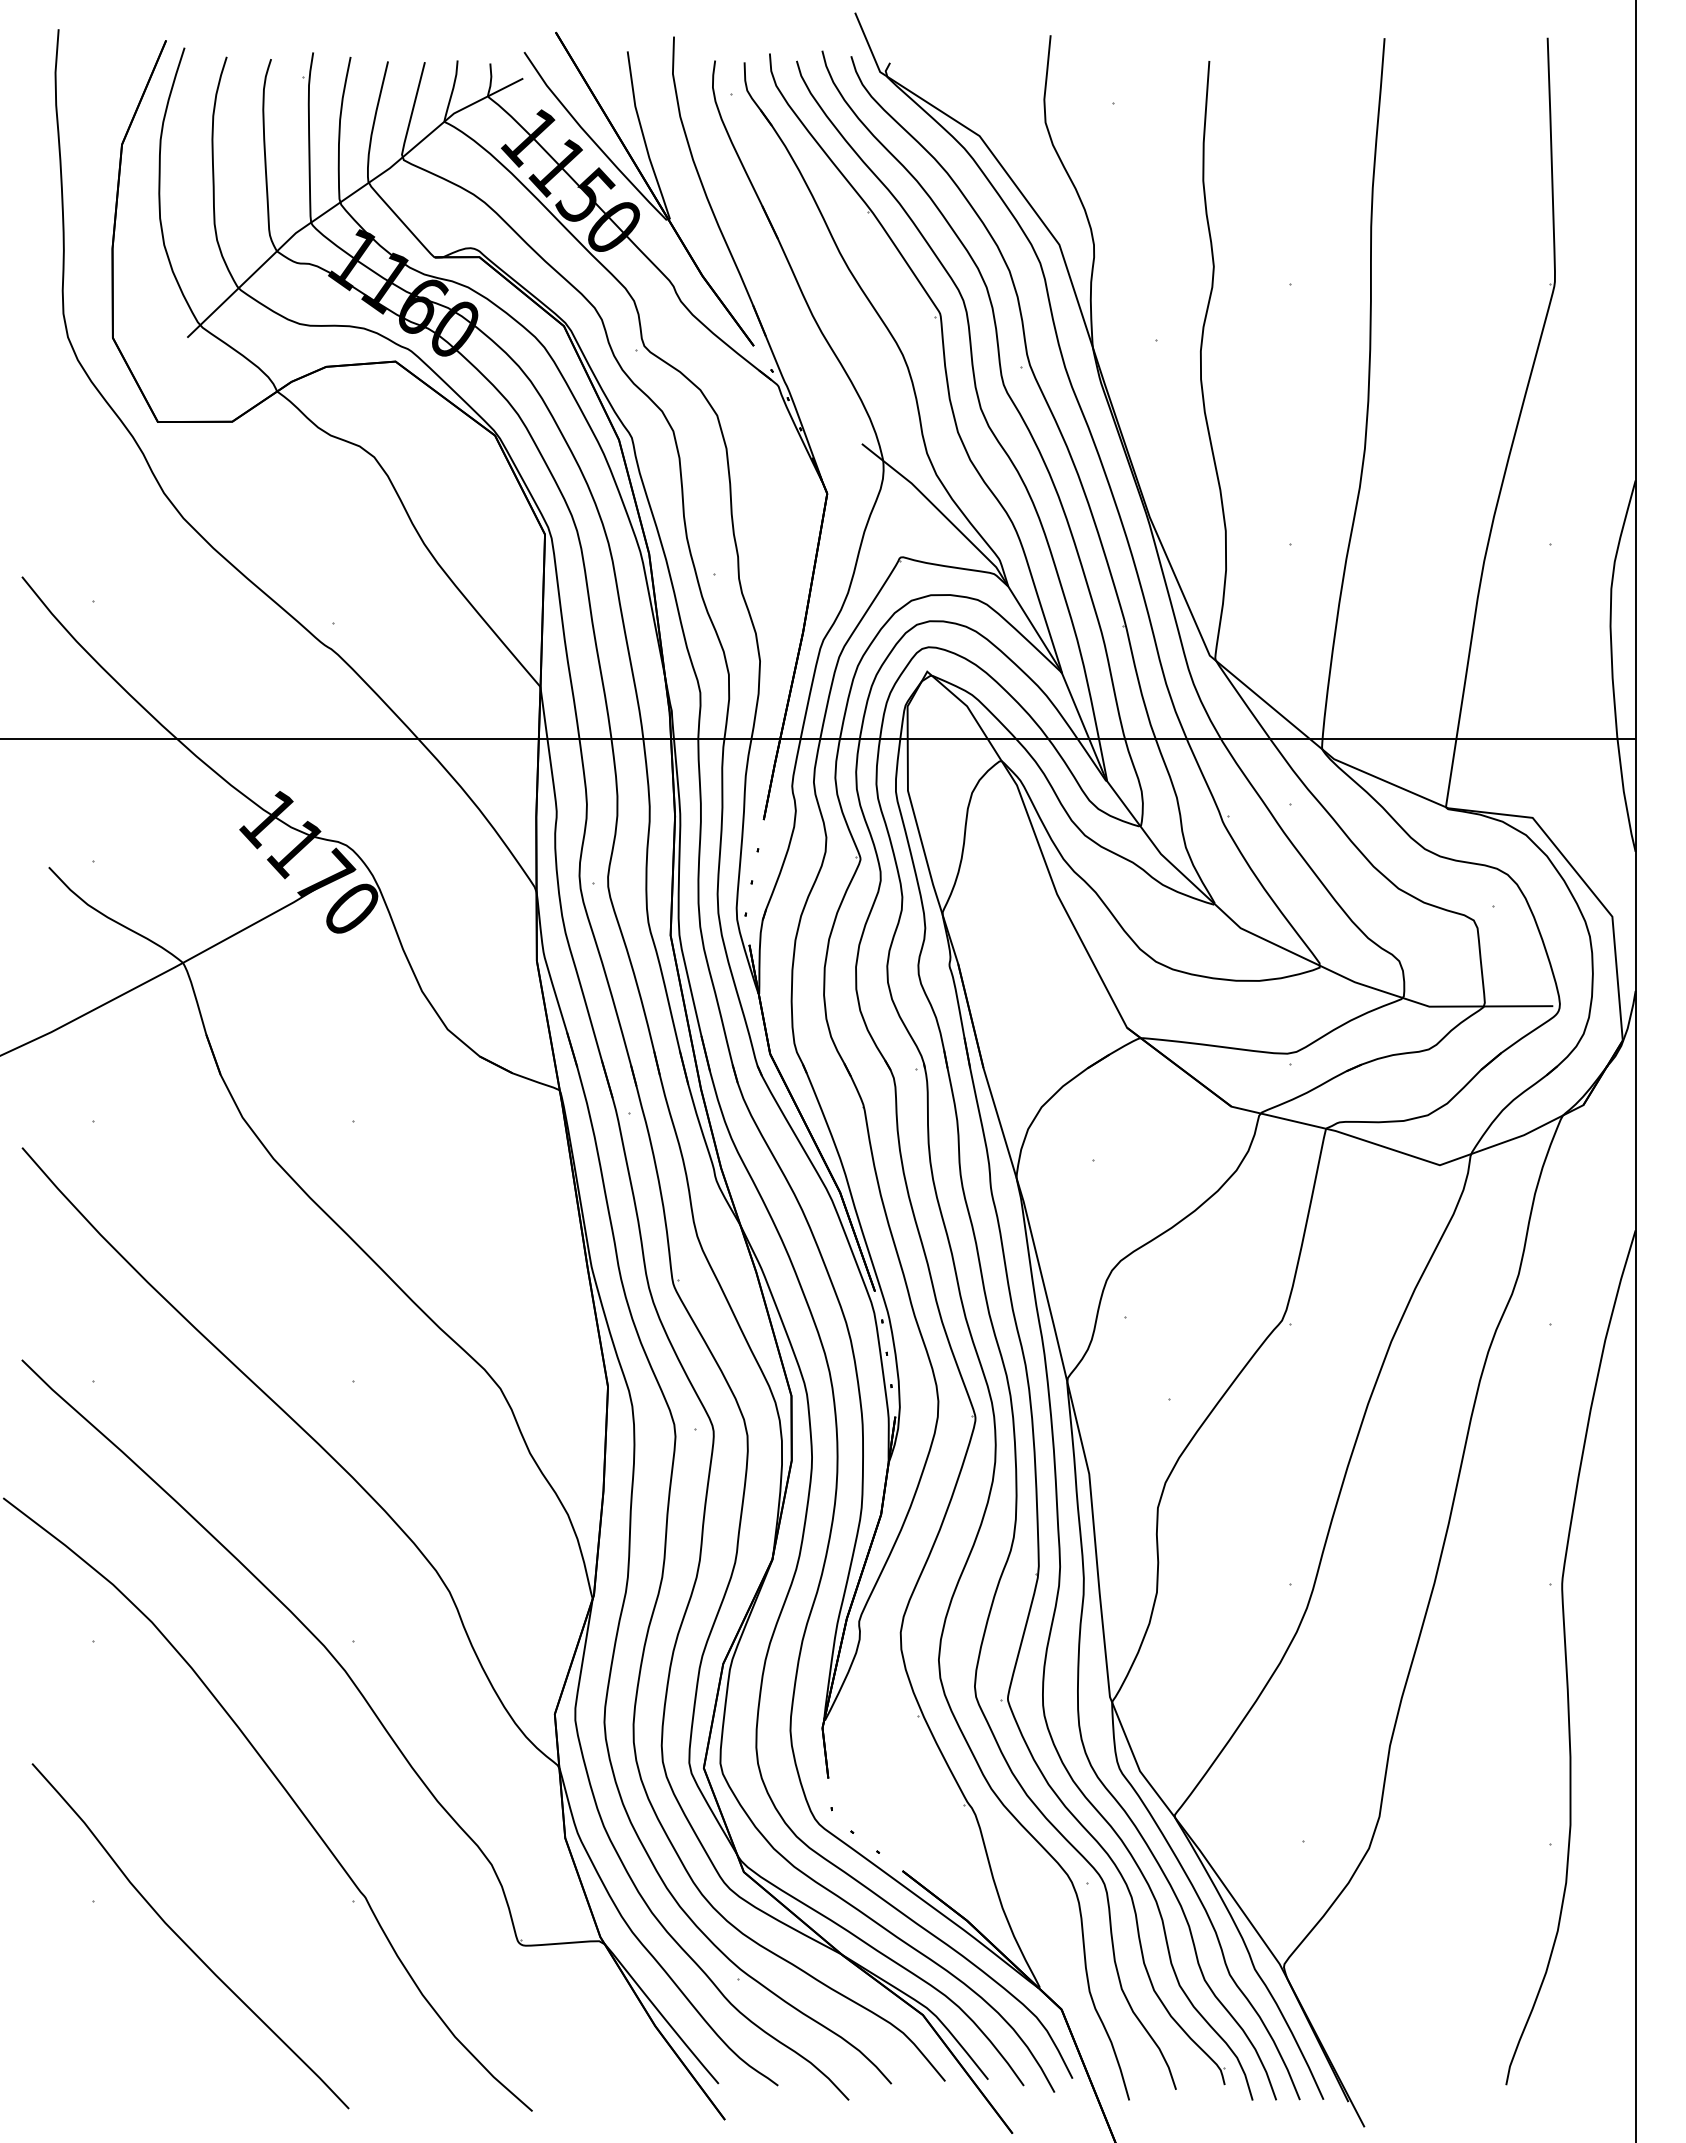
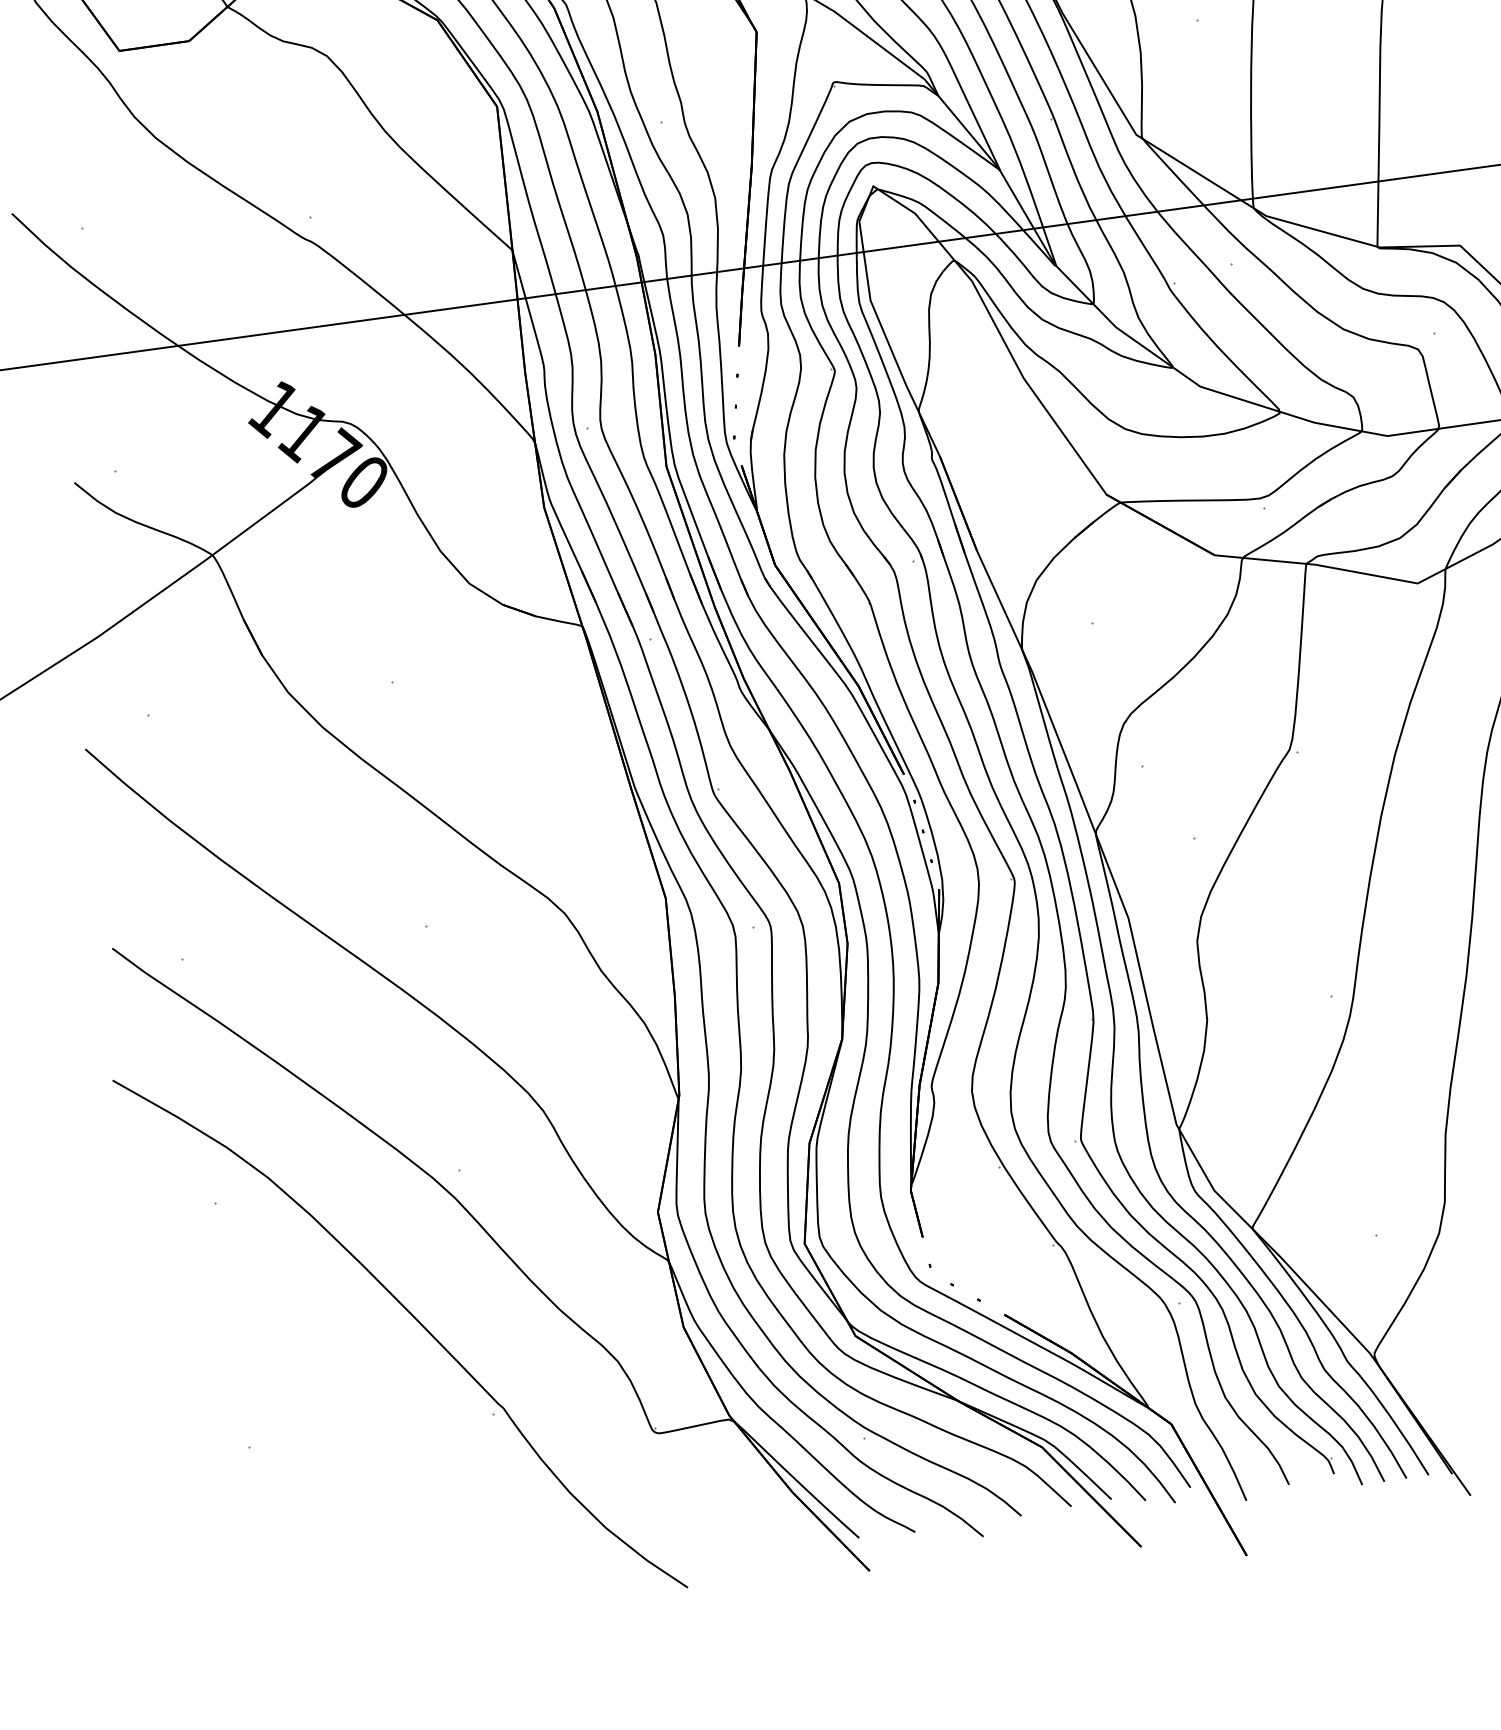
curve: (184, 1941) -> (339, 1473), removed

